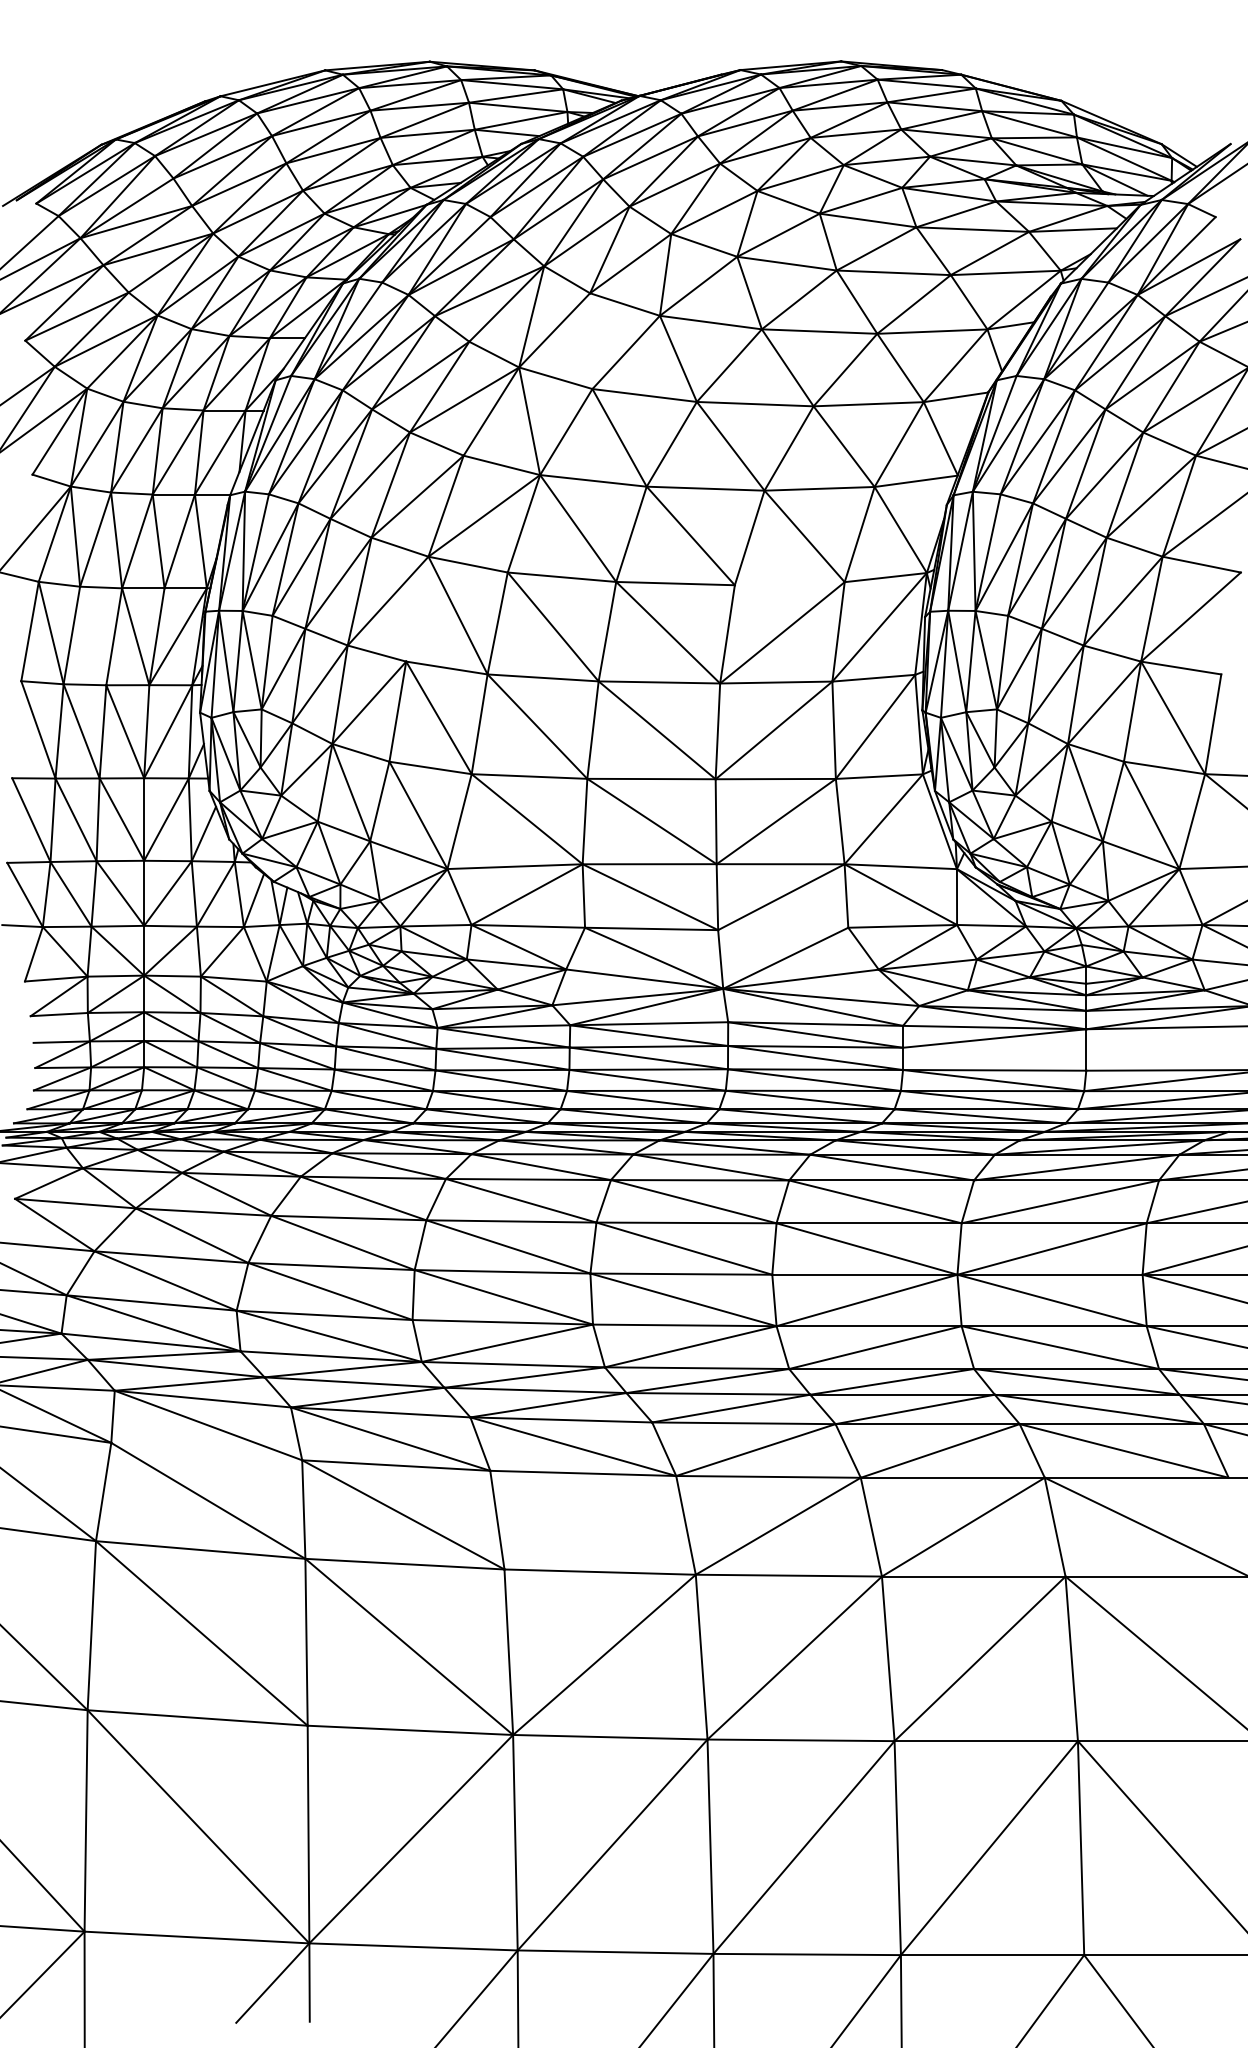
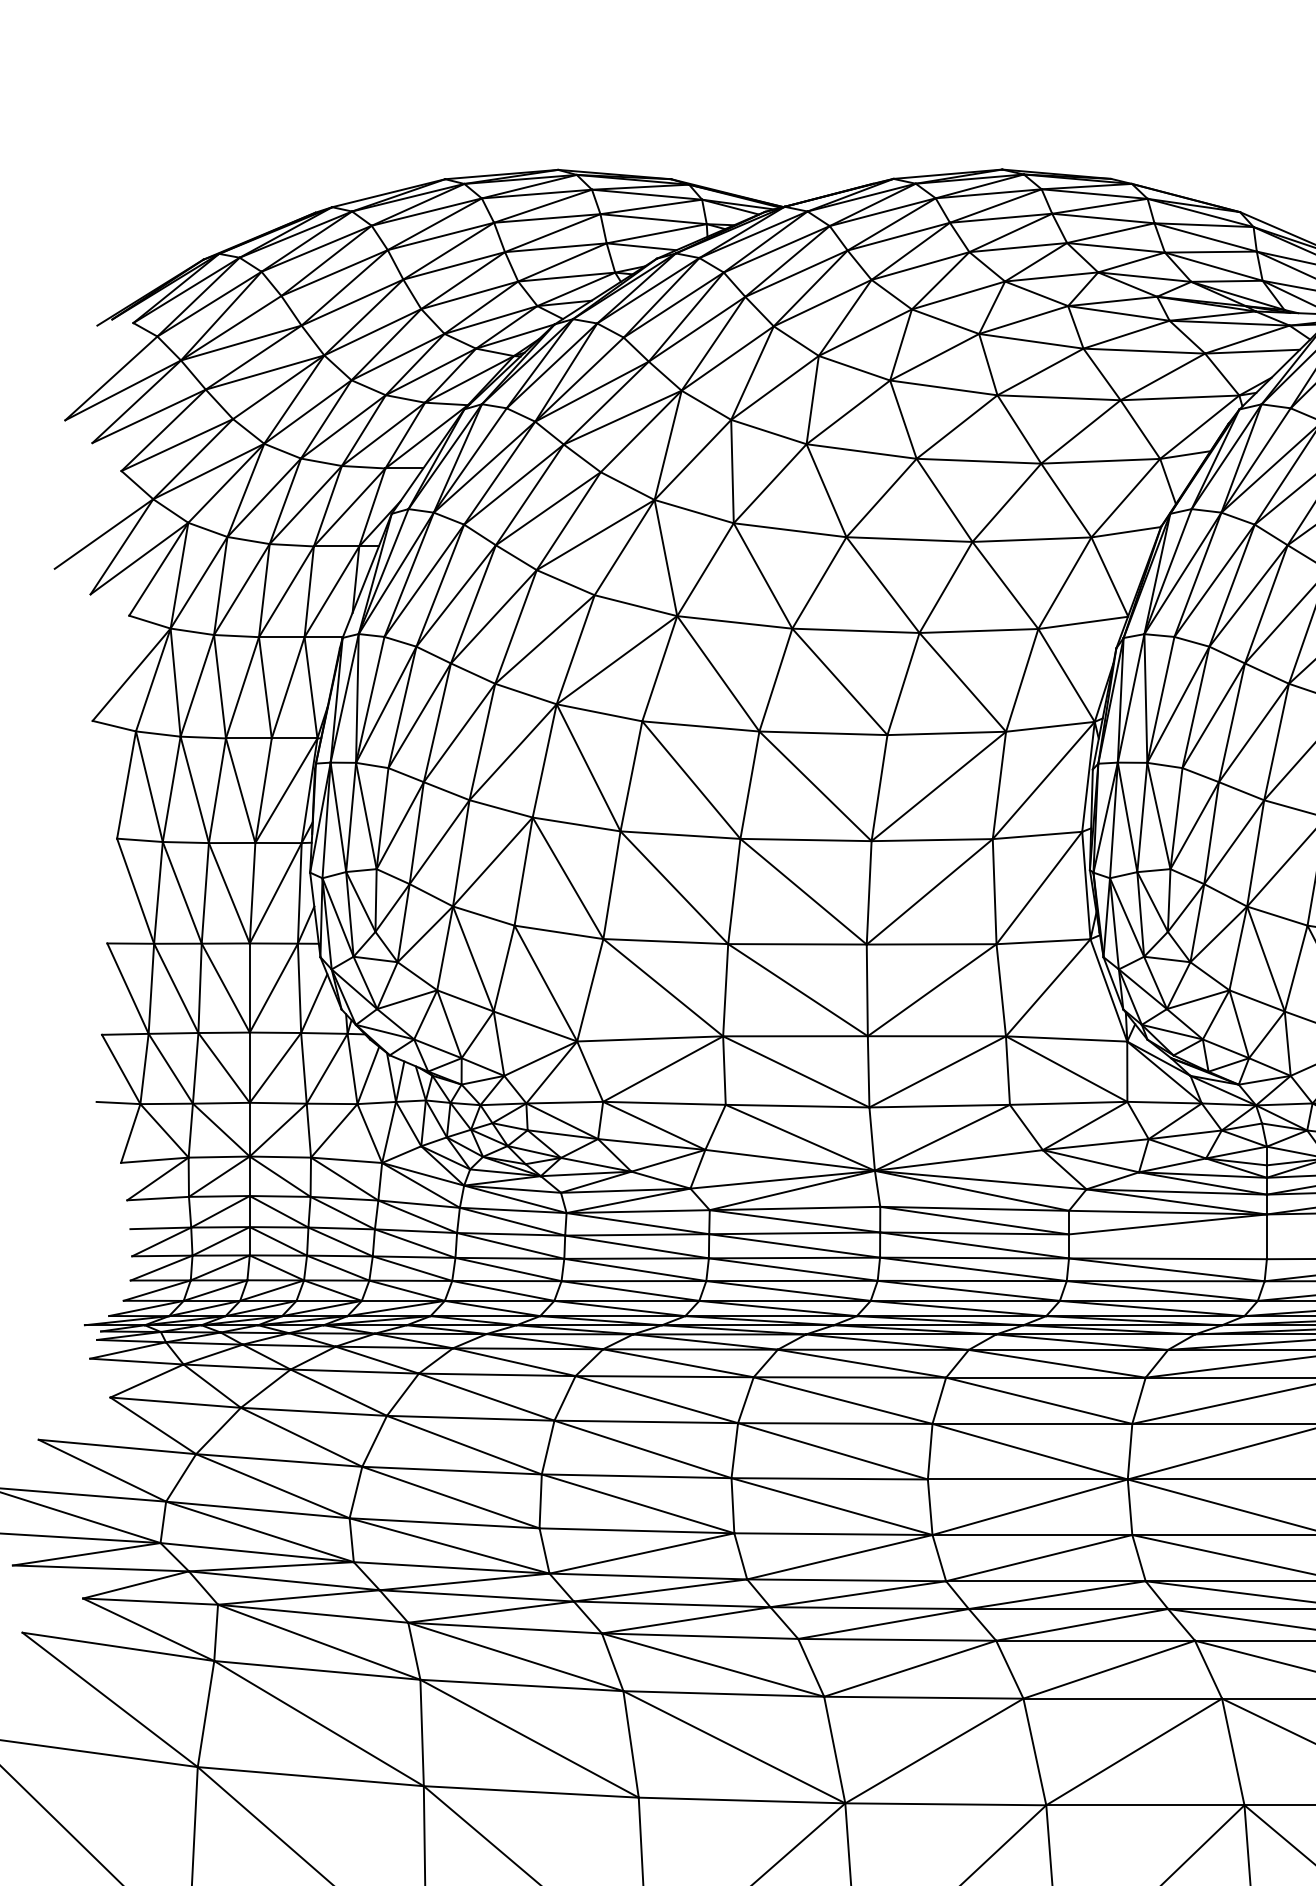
line: (591, 341) -> (732, 471), added
line: (789, 583) -> (946, 733), added
line: (417, 608) -> (544, 760), added
line: (93, 635) -> (195, 789), added
line: (783, 928) -> (939, 1105), added
line: (206, 1451) -> (317, 1670), added
line: (592, 1522) -> (733, 1746), added

